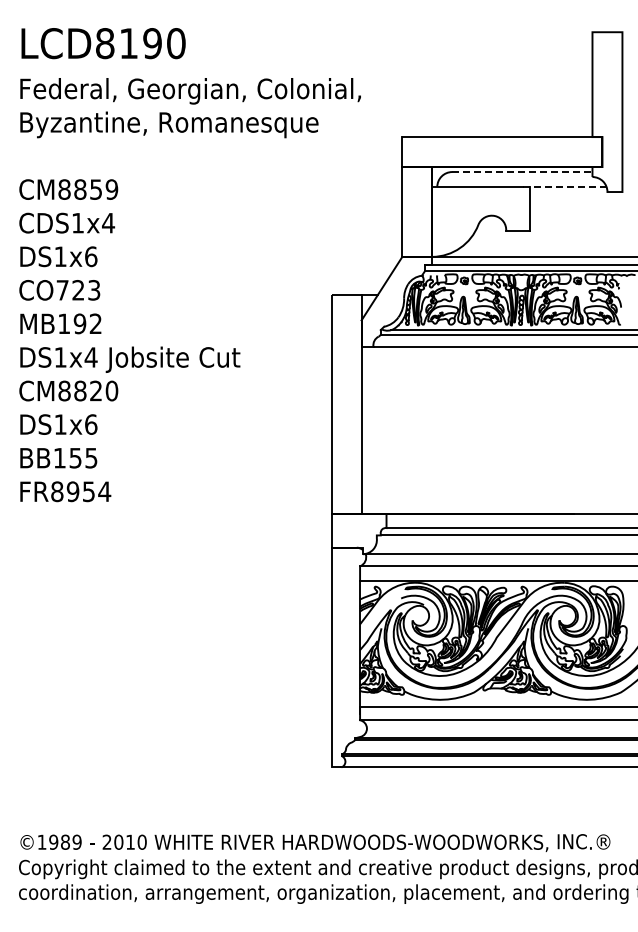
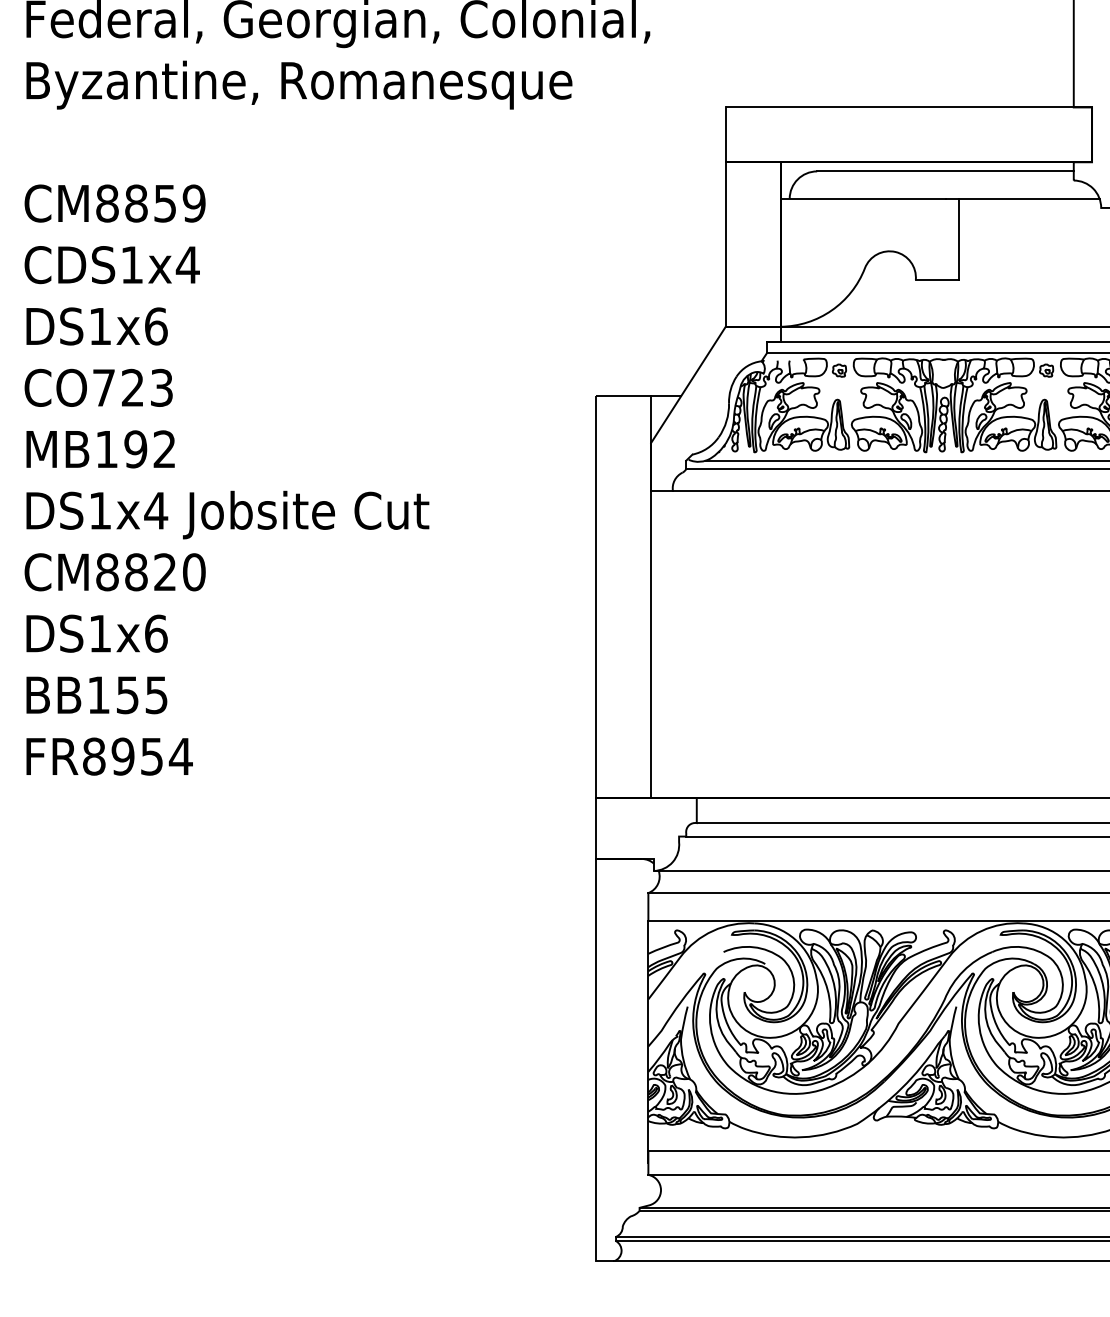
line: (522, 172) -> (945, 172), dashed -> solid
line: (564, 187) -> (1022, 199), dashed -> solid

